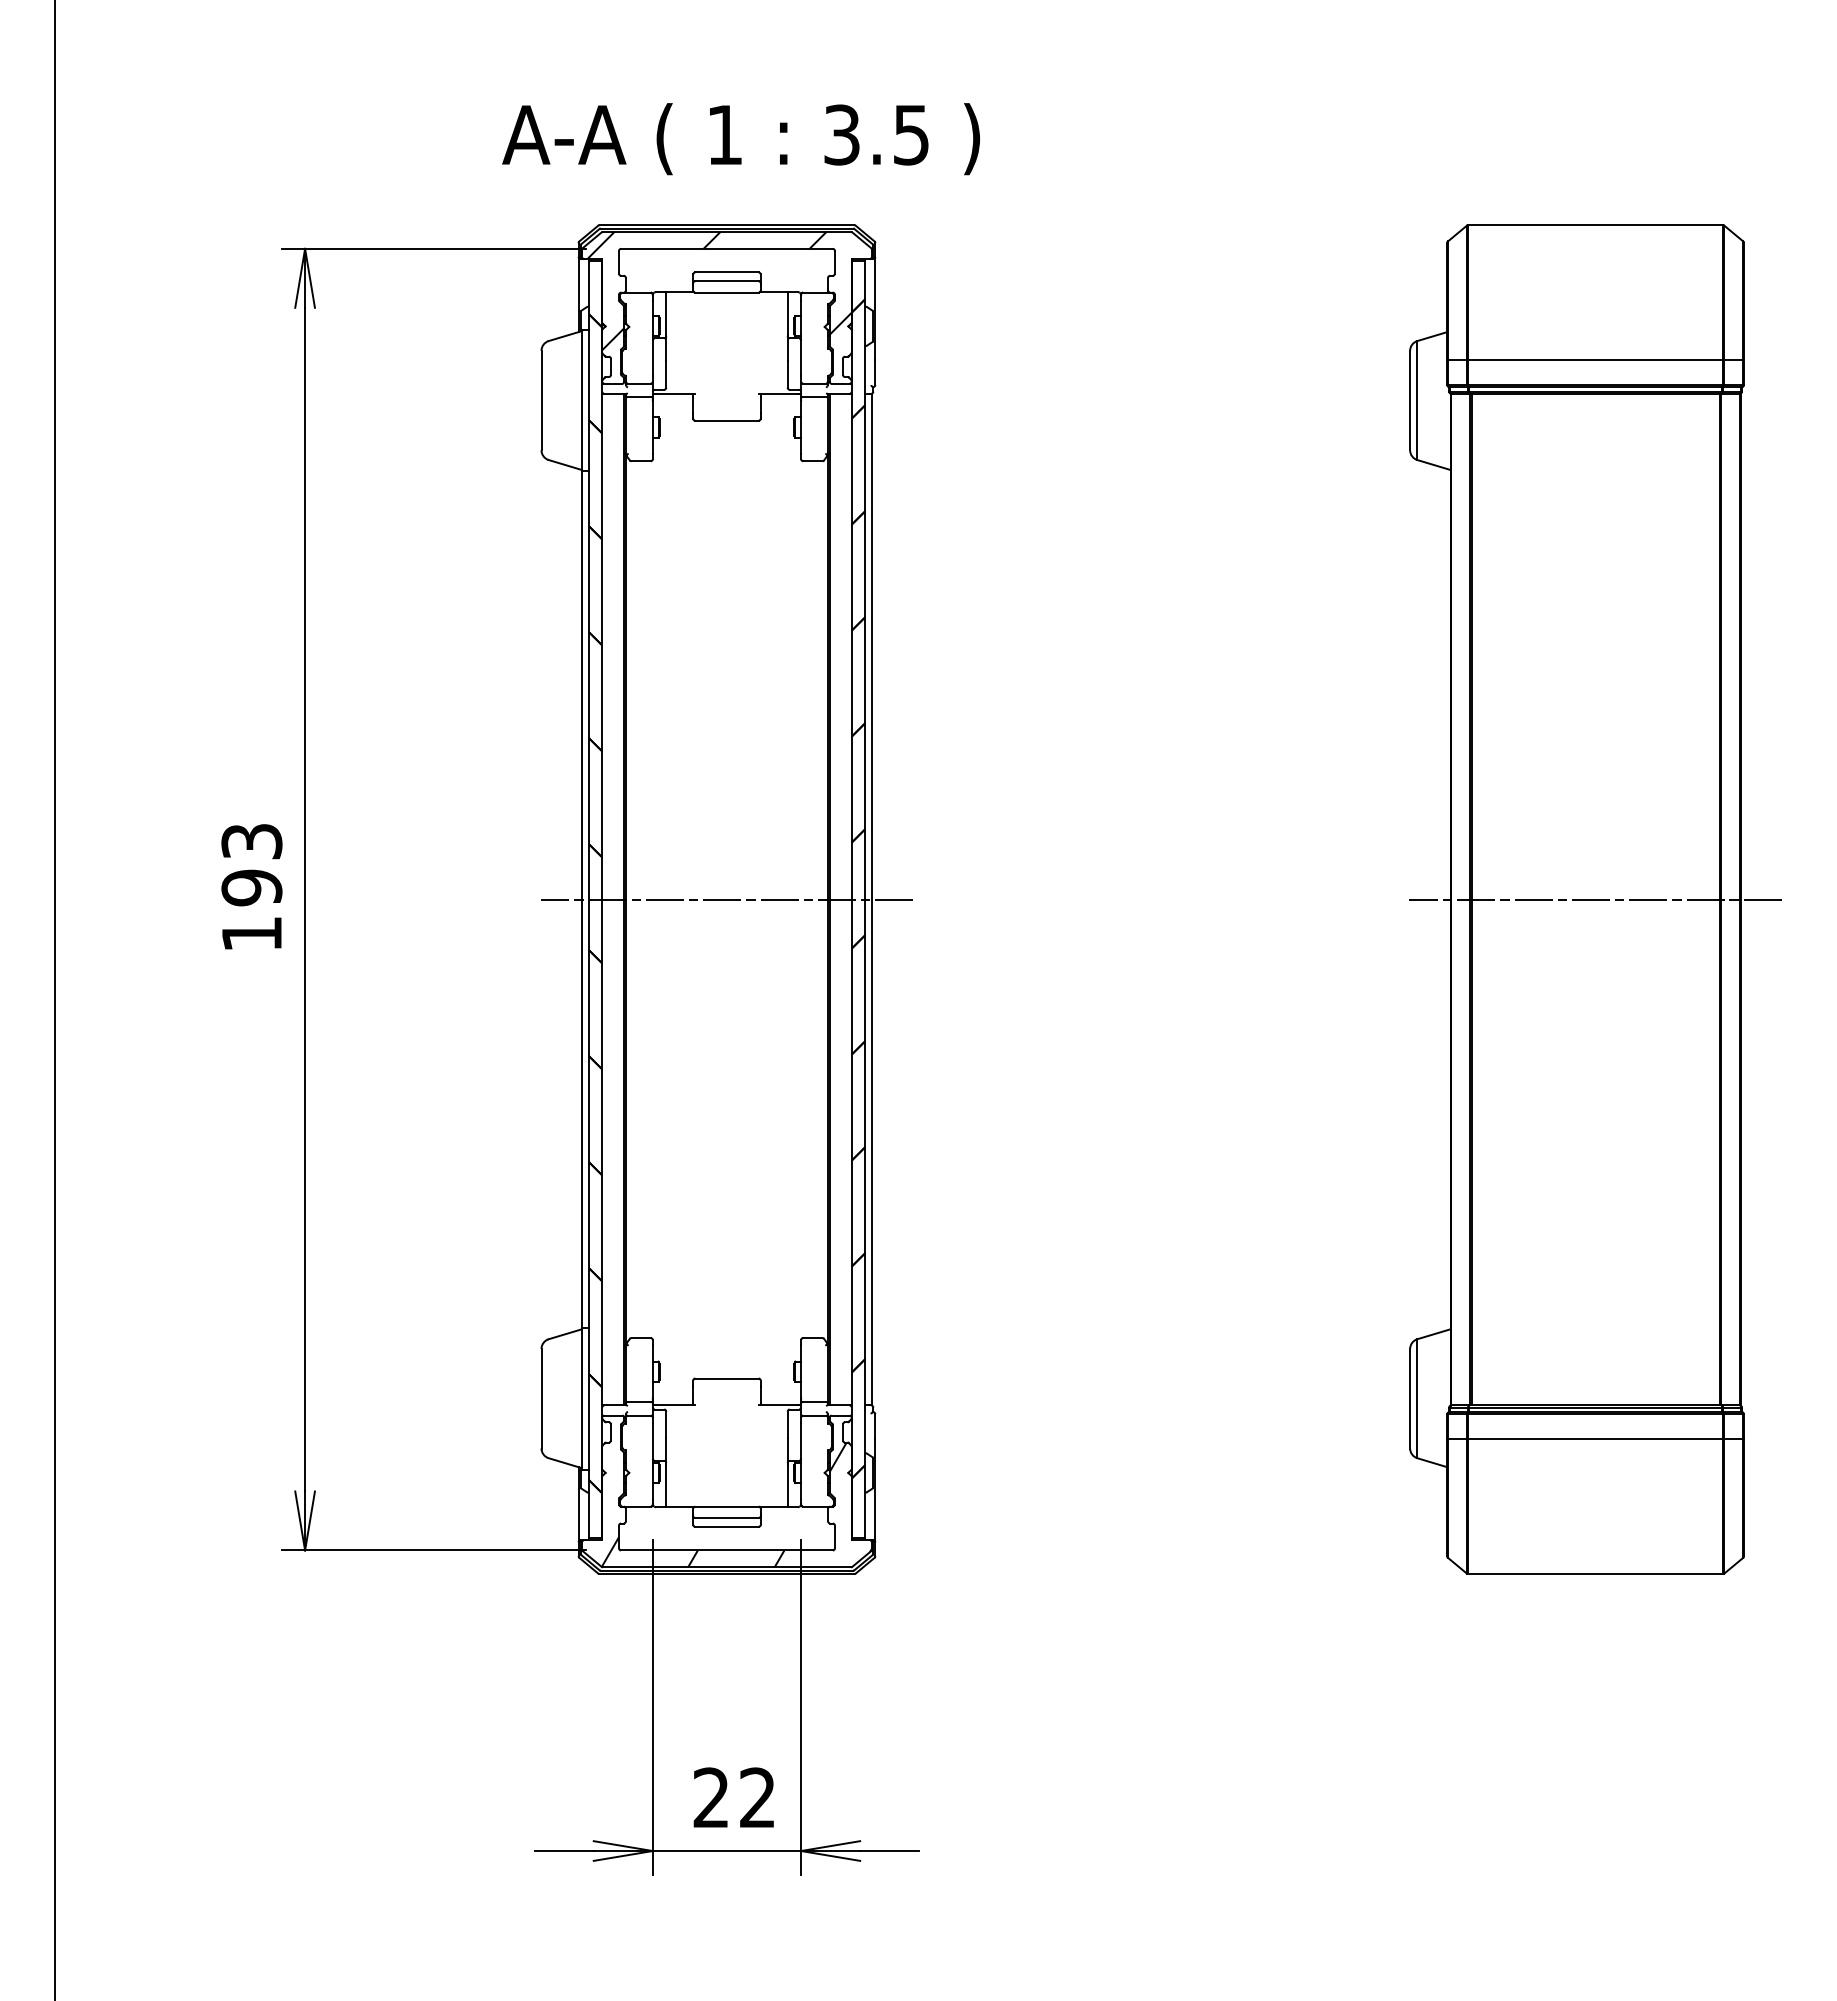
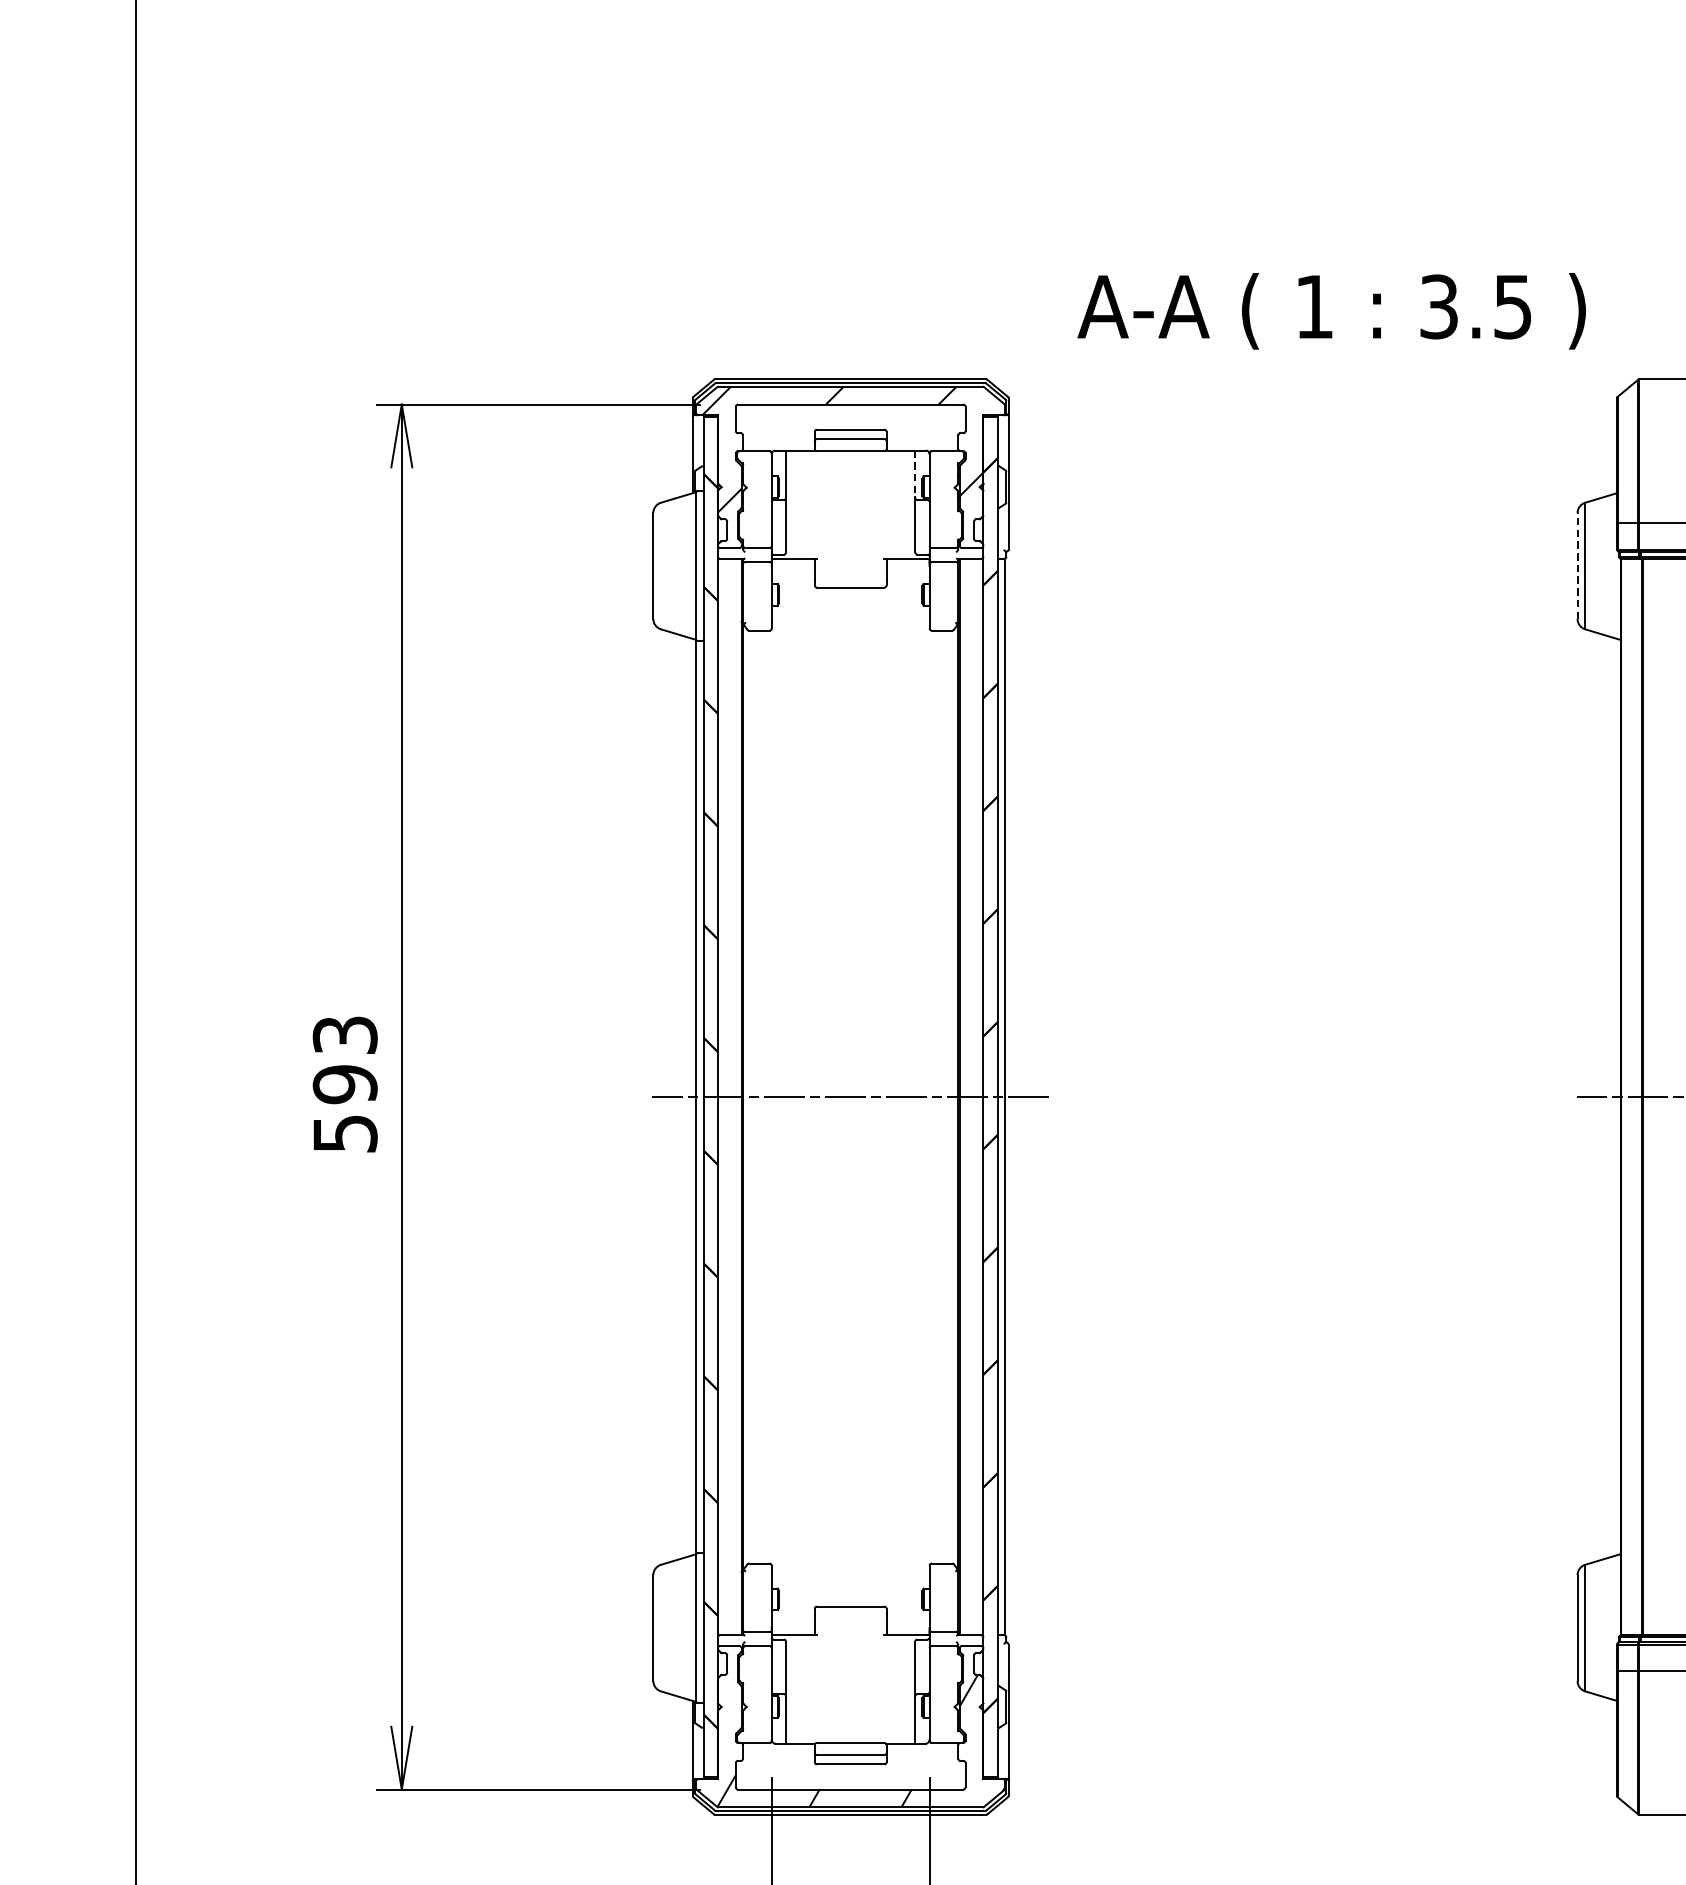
text: (741, 139) -> (1332, 311), moved
line: (787, 313) -> (915, 473), solid -> dashed
line: (1410, 400) -> (1577, 565), solid -> dashed
text: (252, 934) -> (345, 1134), 193 -> 593

